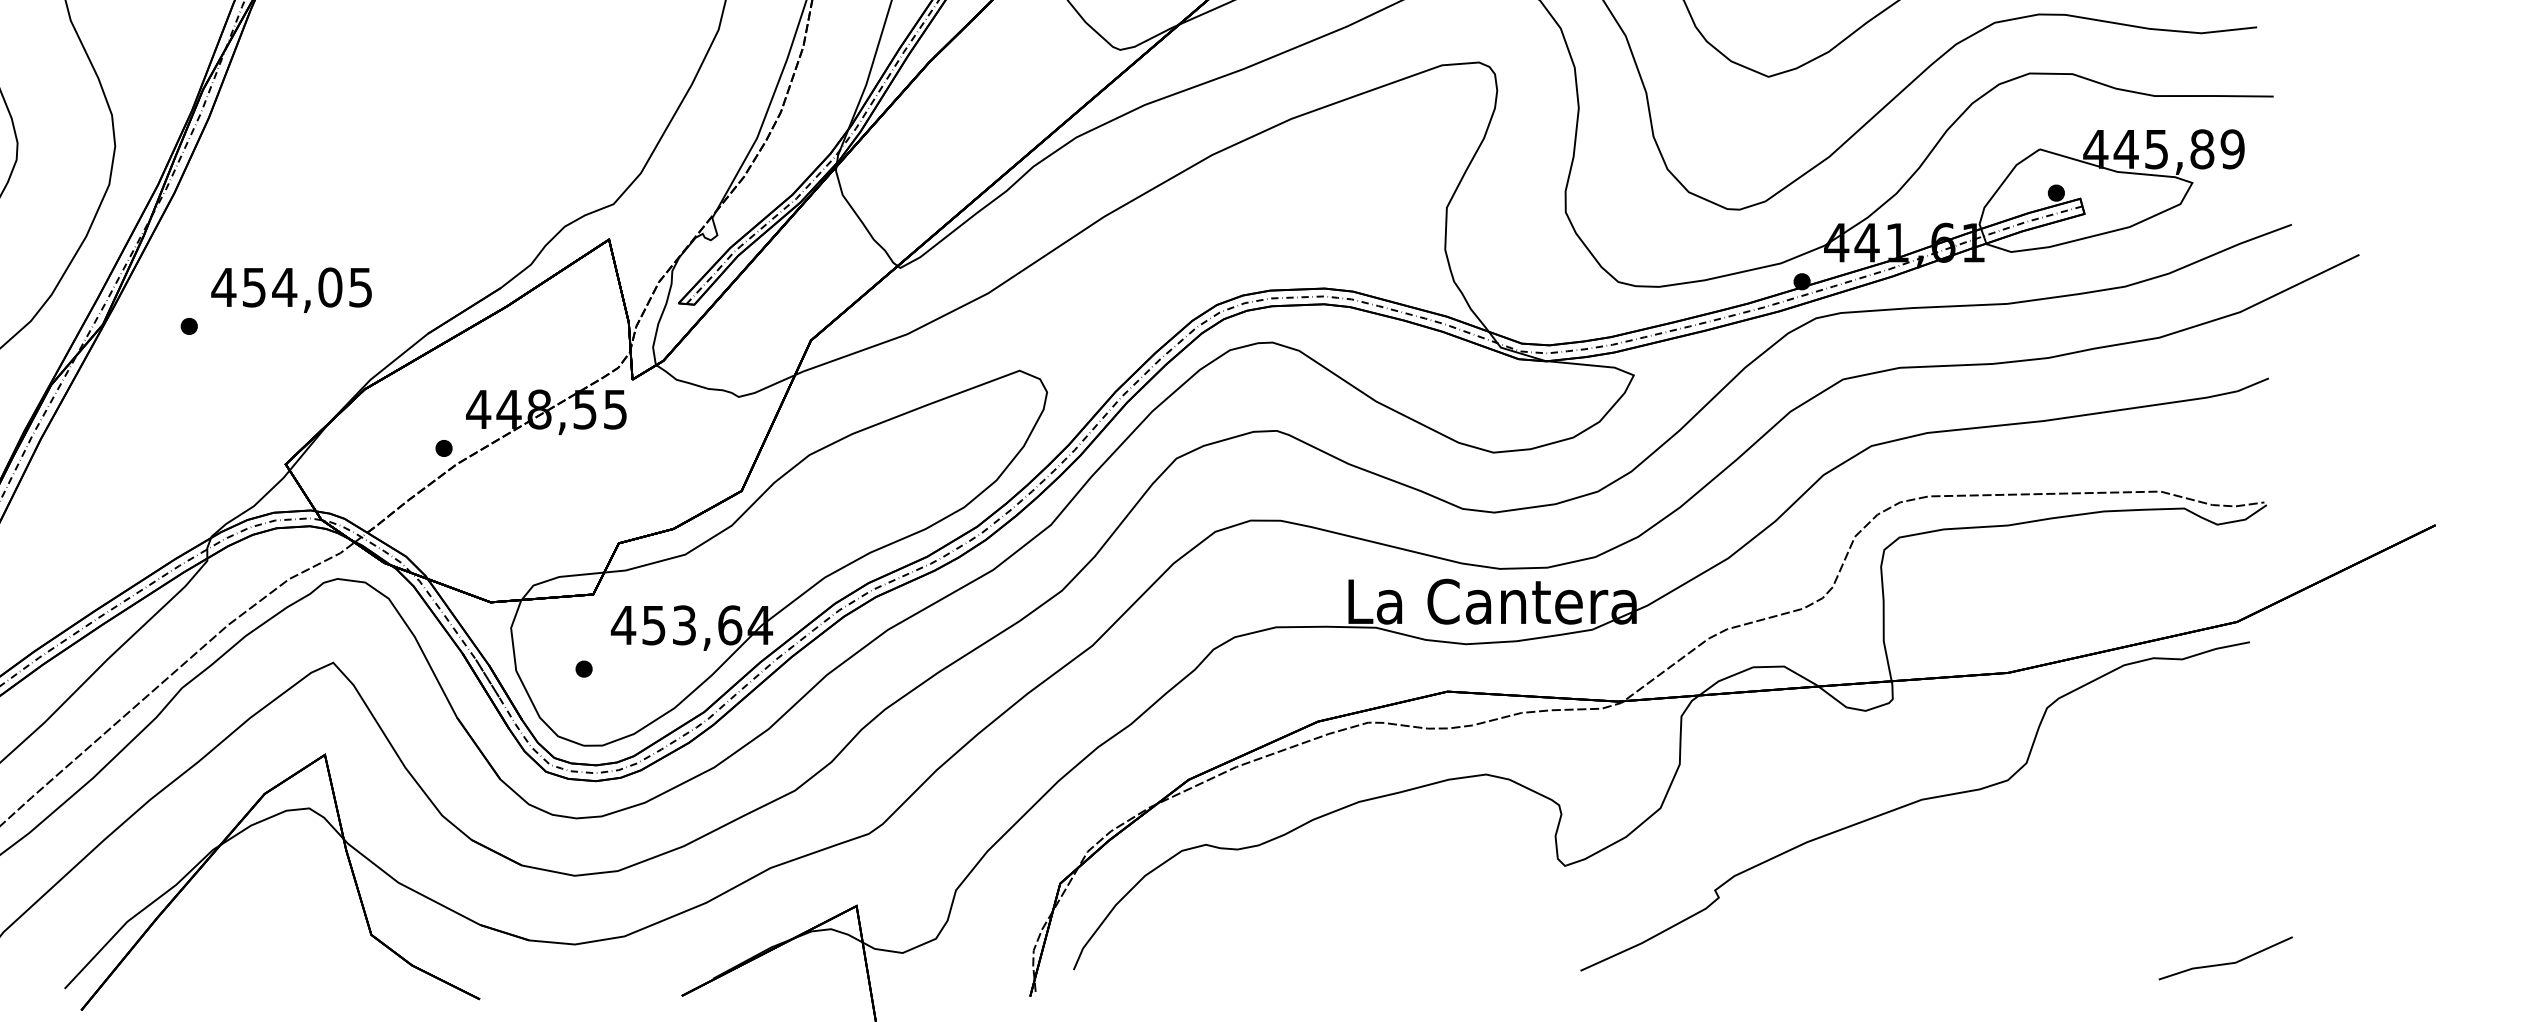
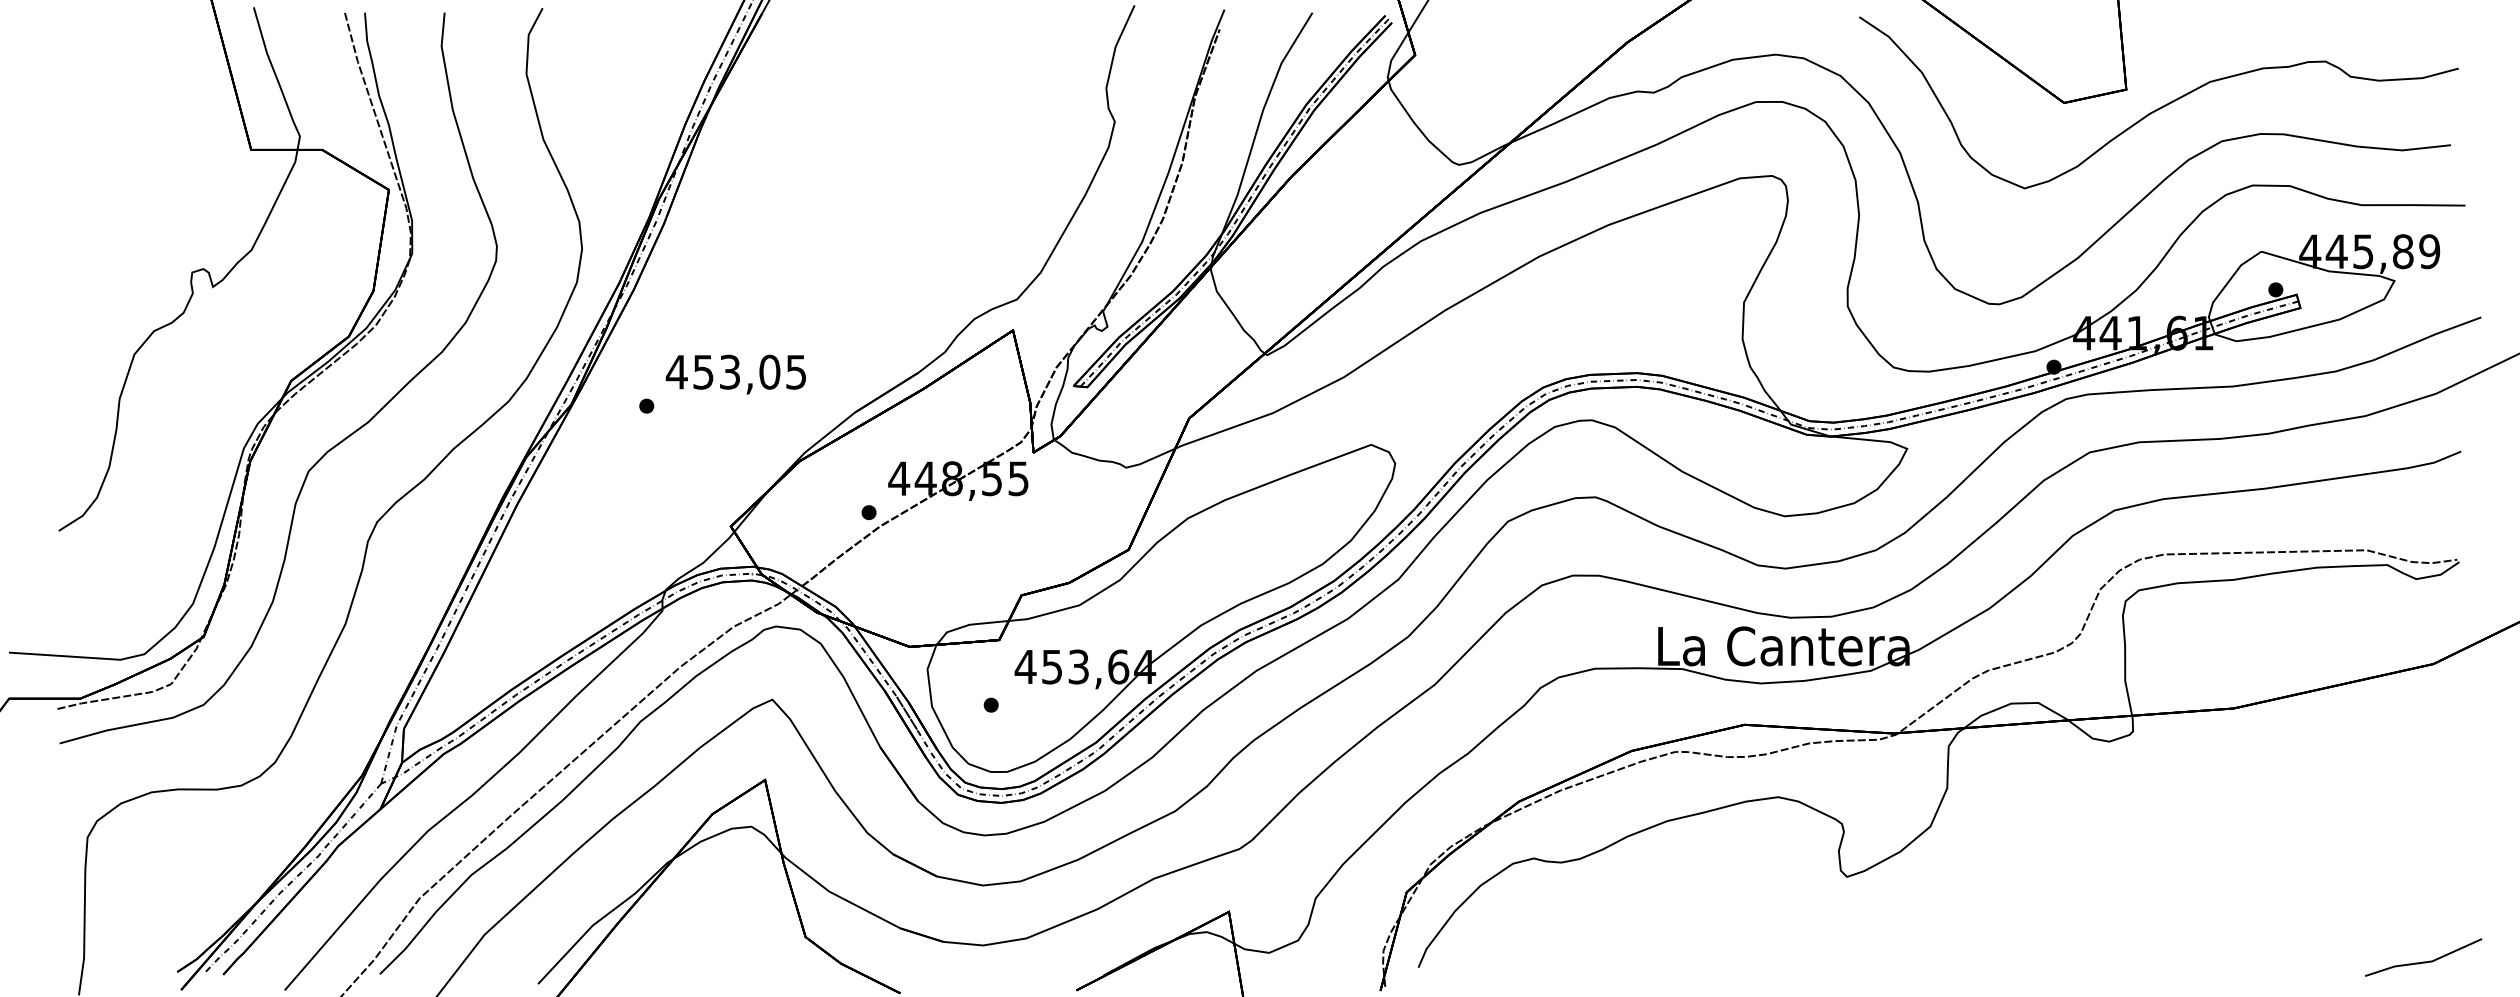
text: (284, 286) -> (729, 371), 454,05 -> 453,05
curve: (1912, 804) -> (2150, 823), removed

